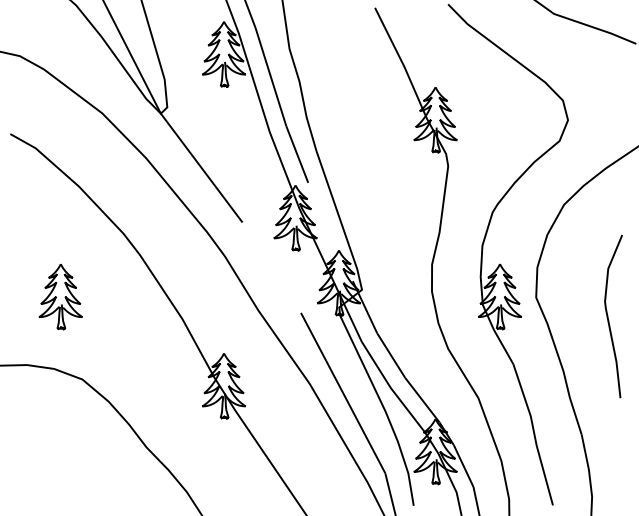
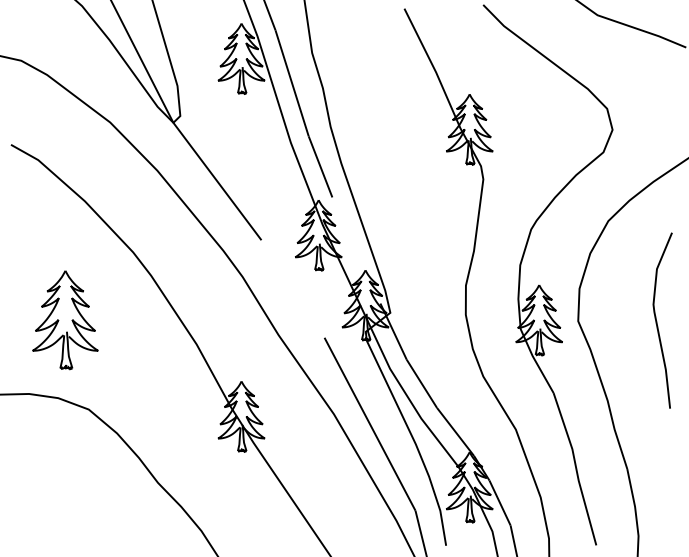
part: (60, 296) -> (65, 320), size x1.4
curve: (608, 317) -> (657, 321), moved

